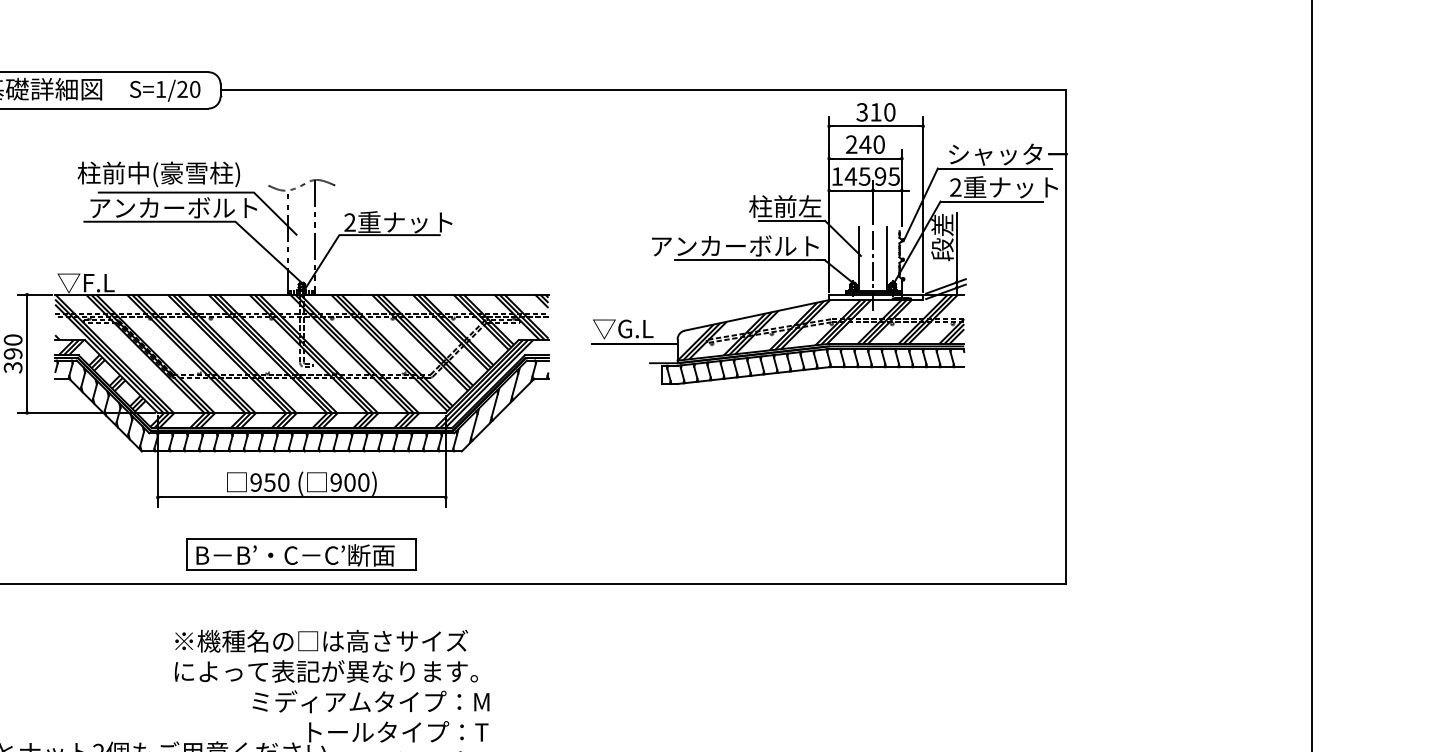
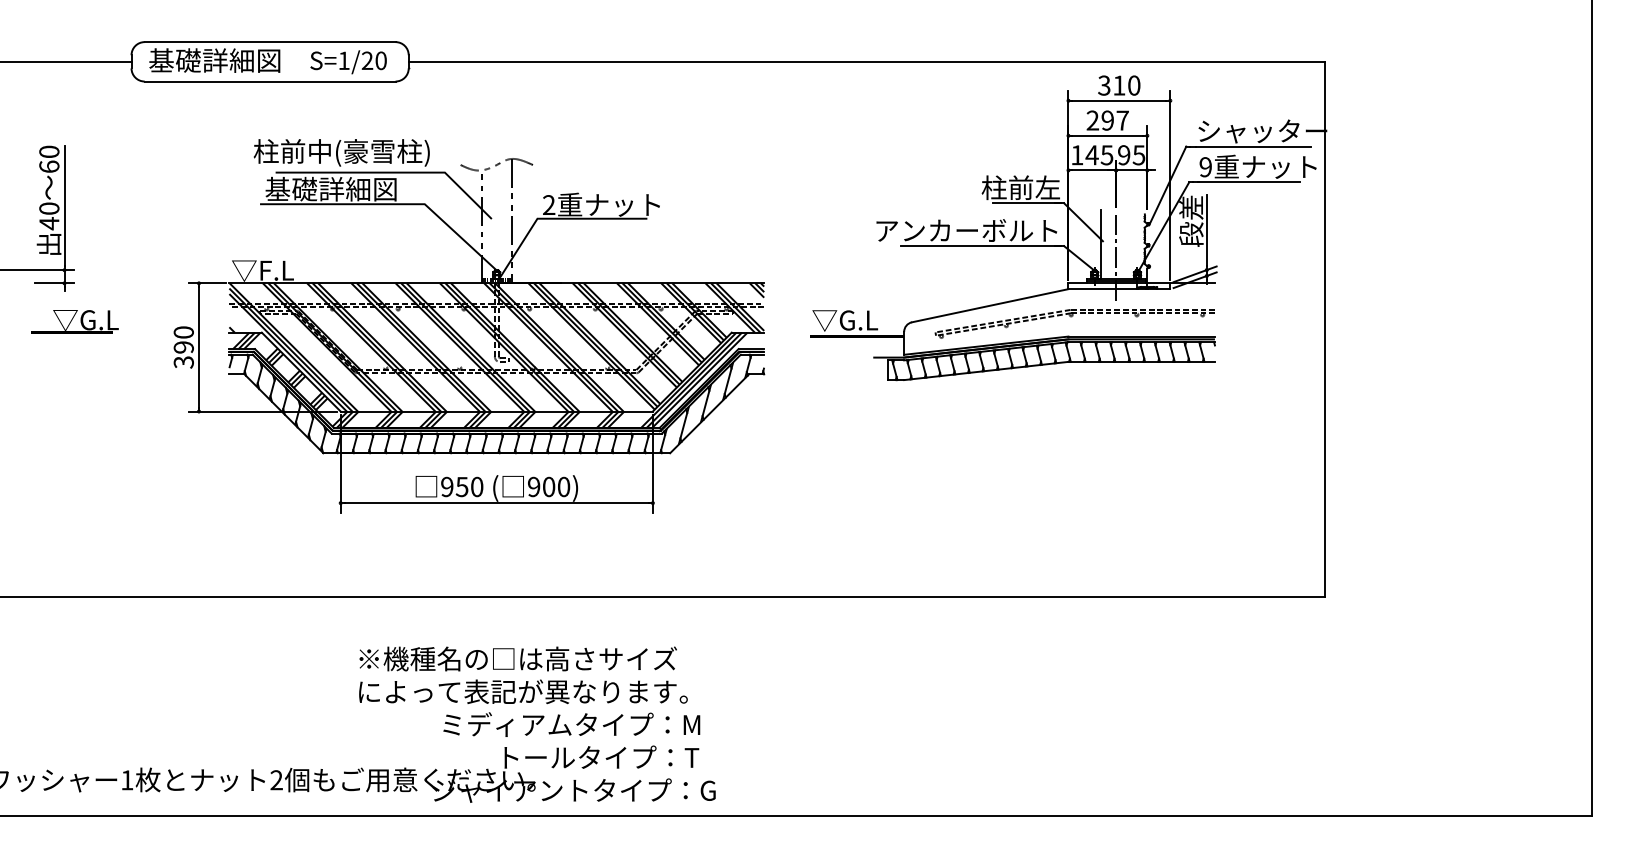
text: (871, 144) -> (1114, 120), 240 -> 297
text: (955, 187) -> (1205, 167), 2 -> 9
text: (172, 207) -> (356, 188), アンカーボルト -> 基礎詳細図
line: (886, 258) -> (1130, 244), removed
hatch: (820, 327) -> (1059, 318), removed
part: (301, 554) -> (496, 564), removed

